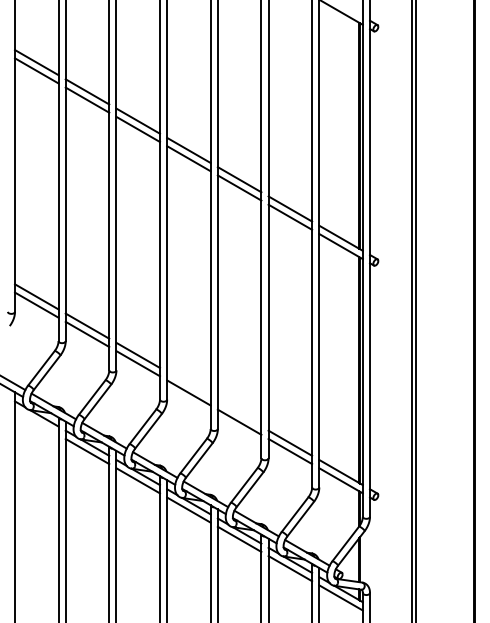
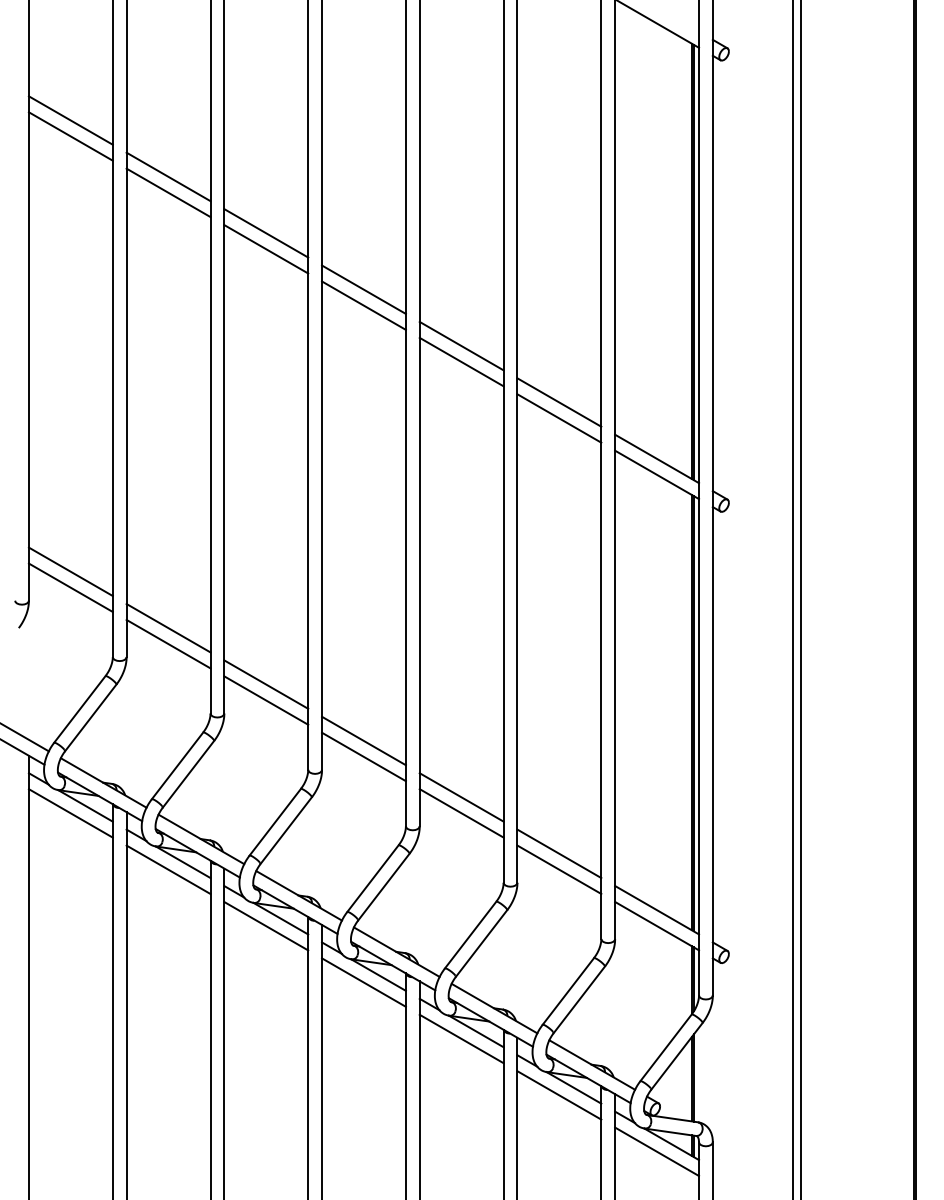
line: (188, 384) -> (363, 740), added
line: (239, 413) -> (461, 796), added
line: (36, 421) -> (70, 811), added

